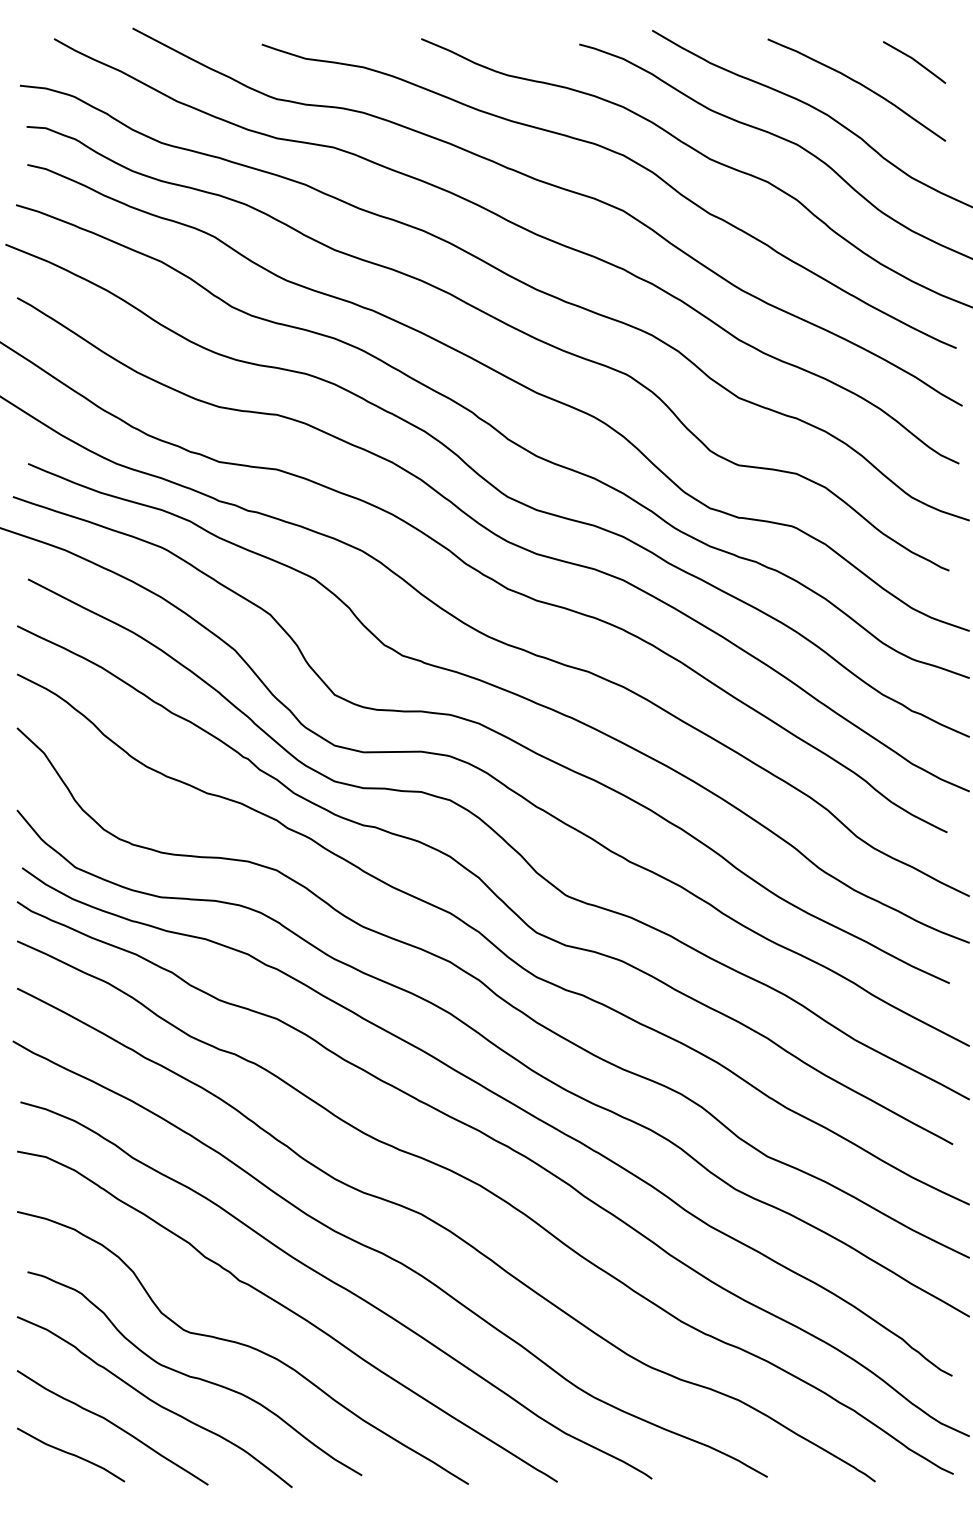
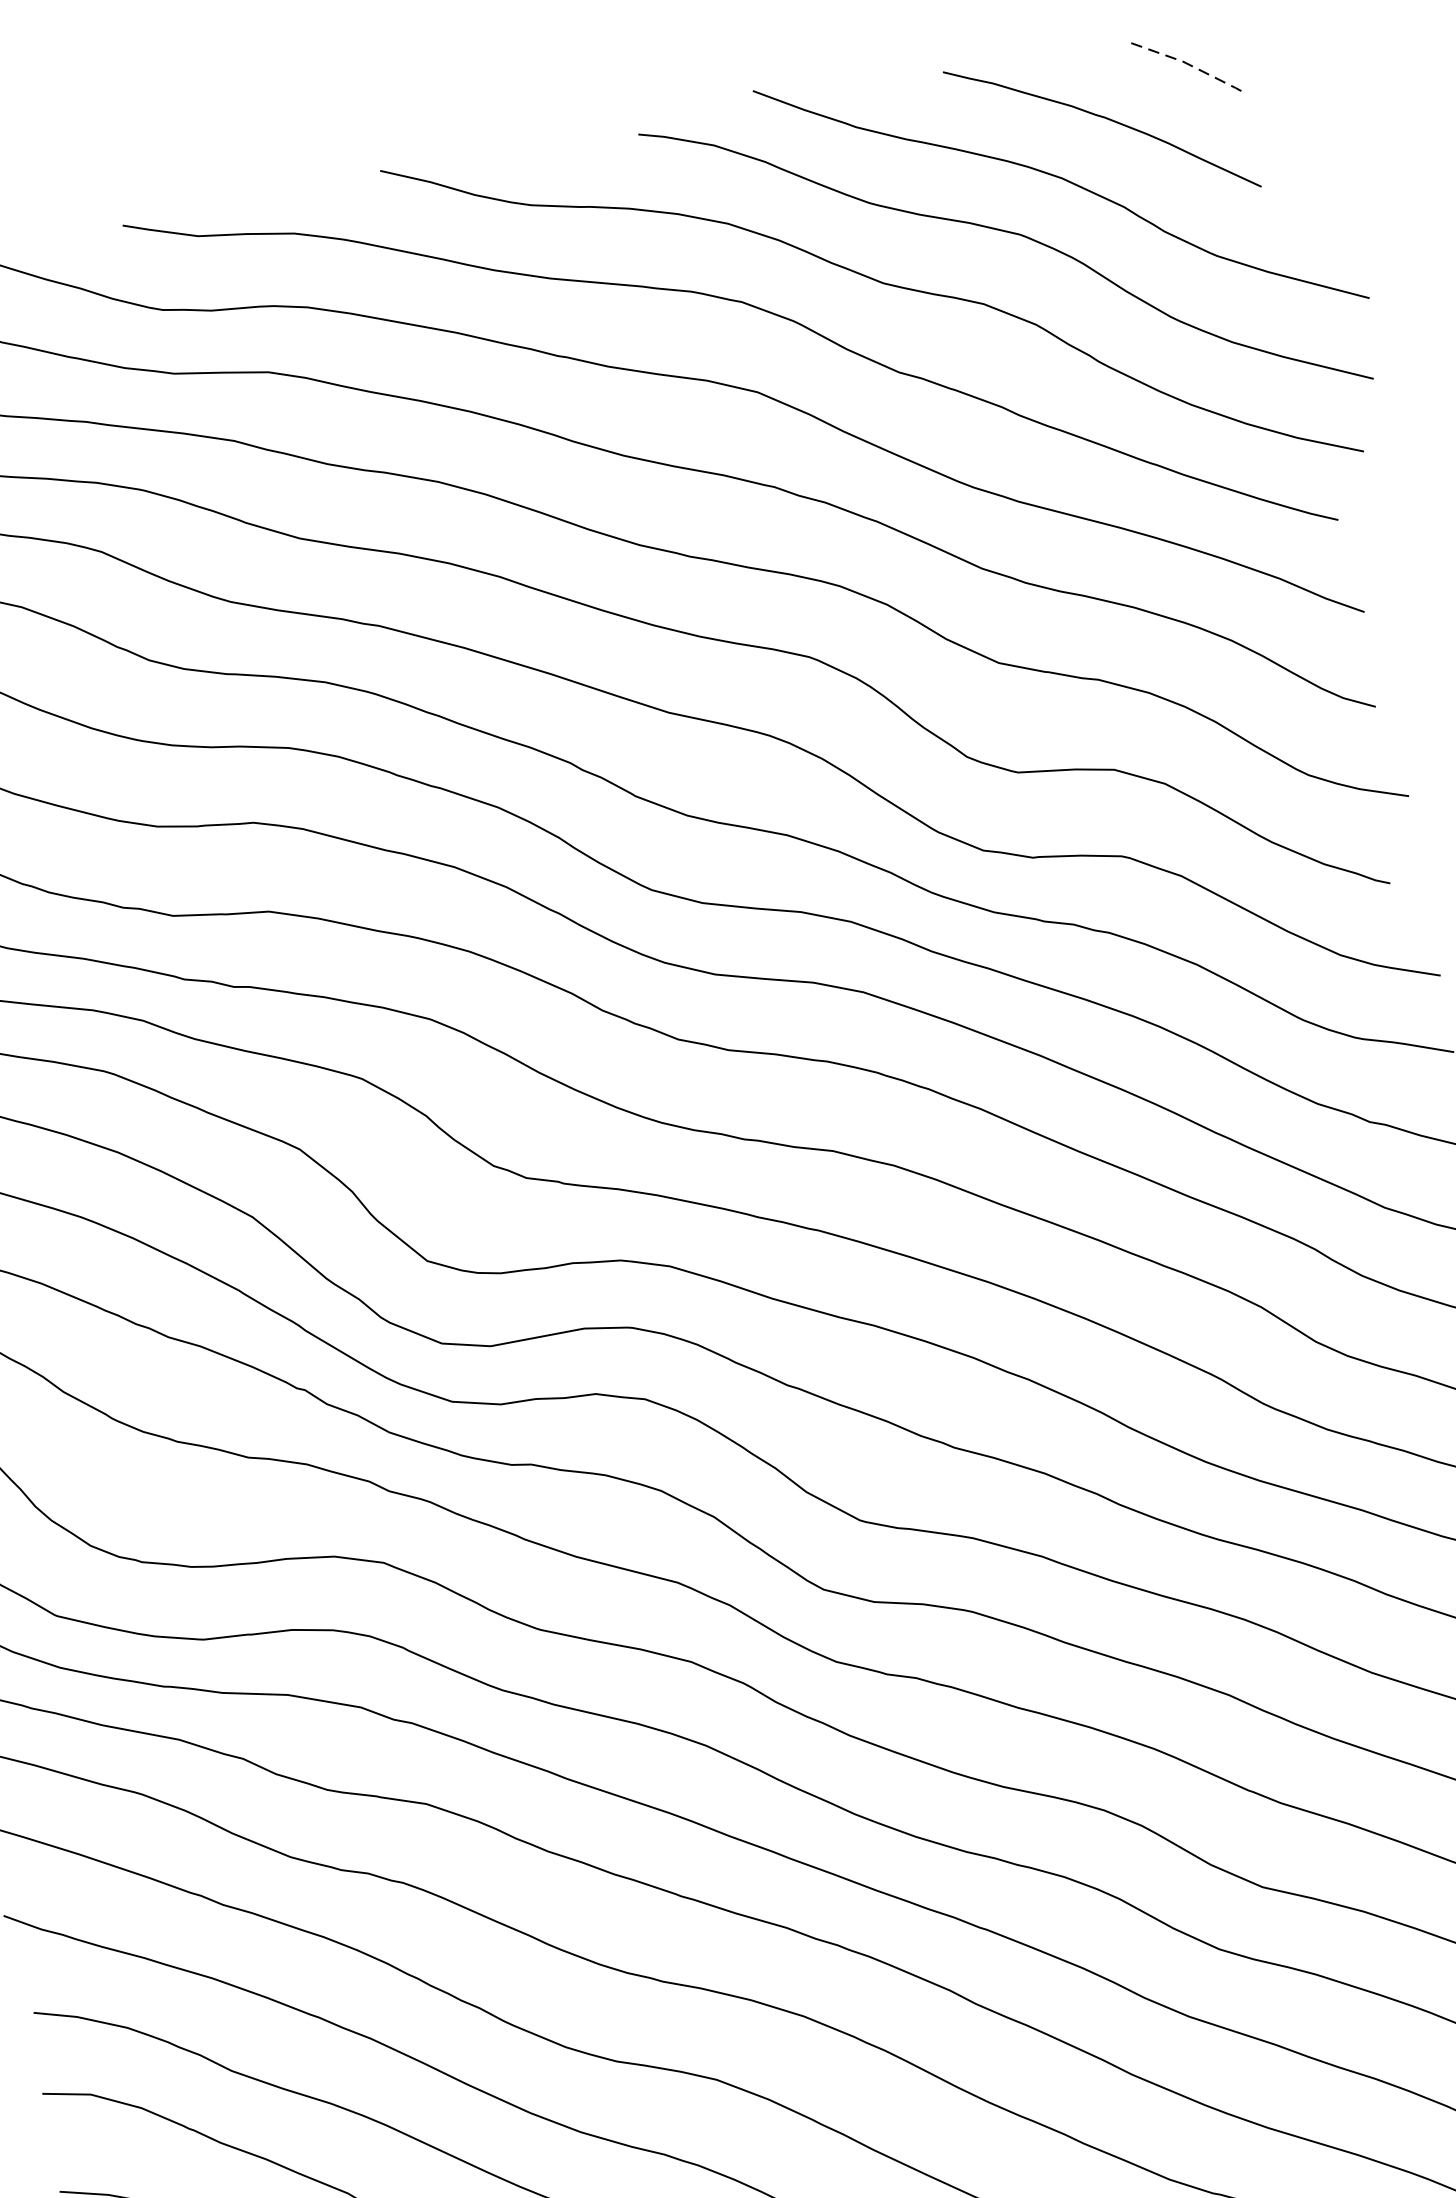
line: (916, 61) -> (1191, 65), solid -> dashed

